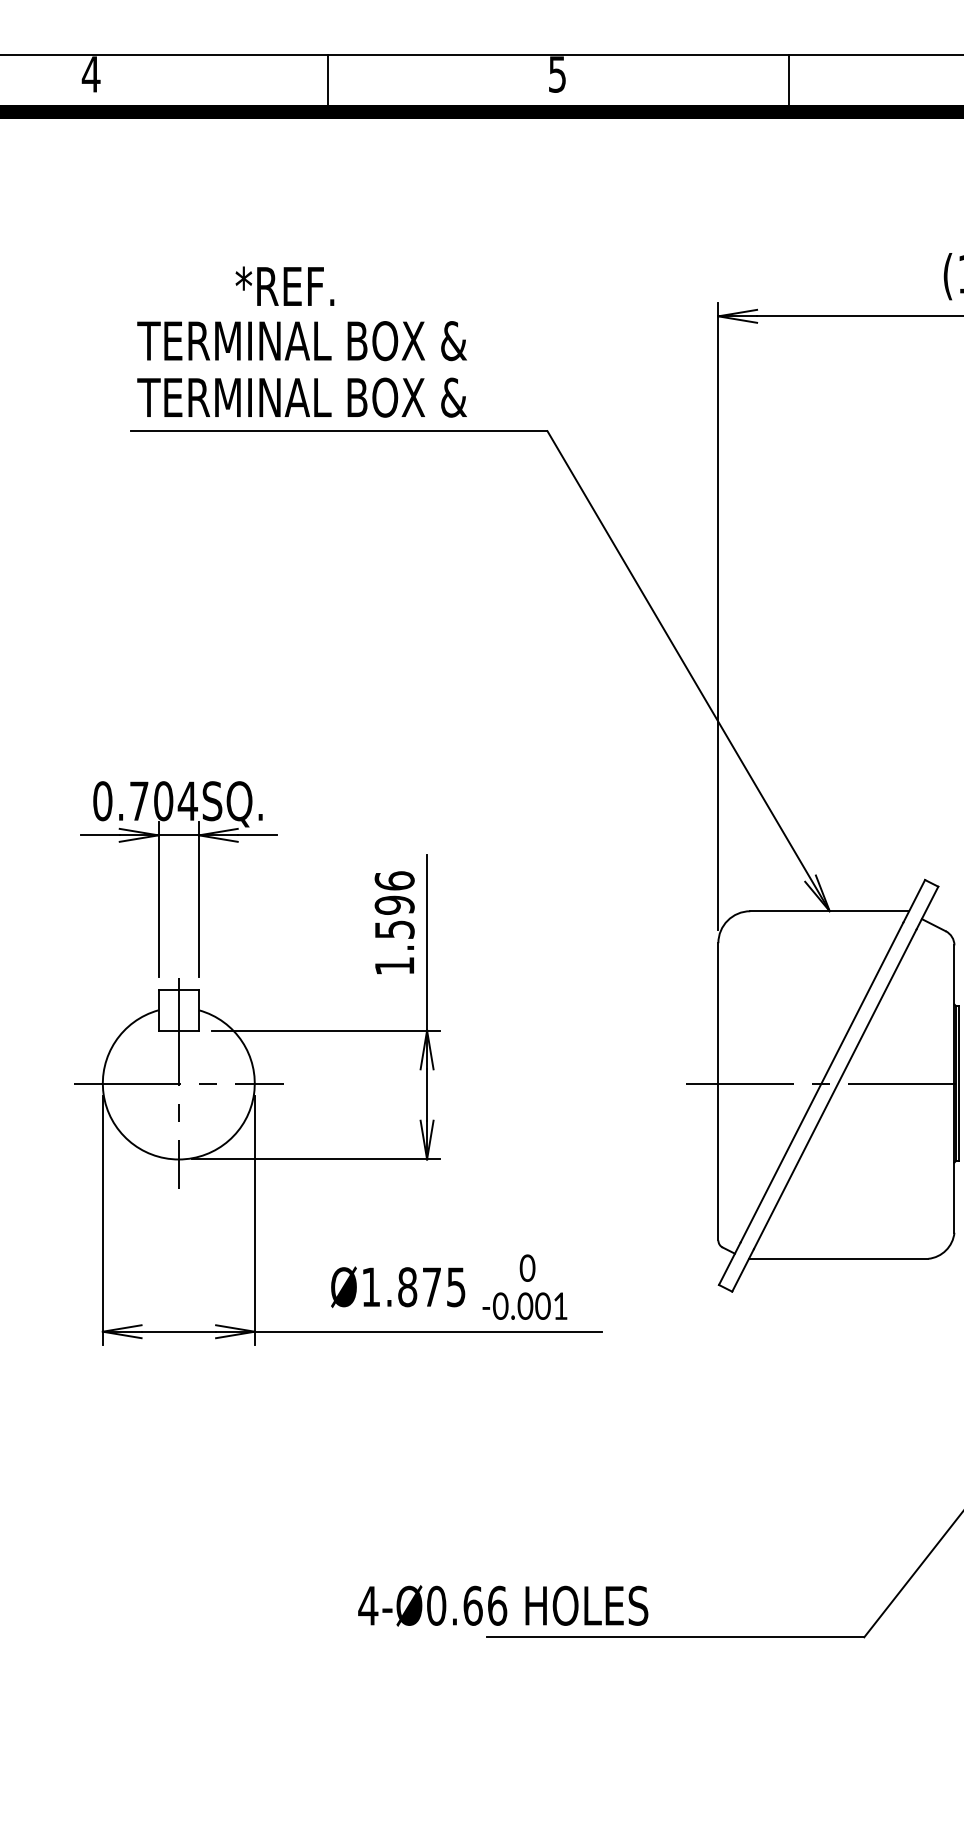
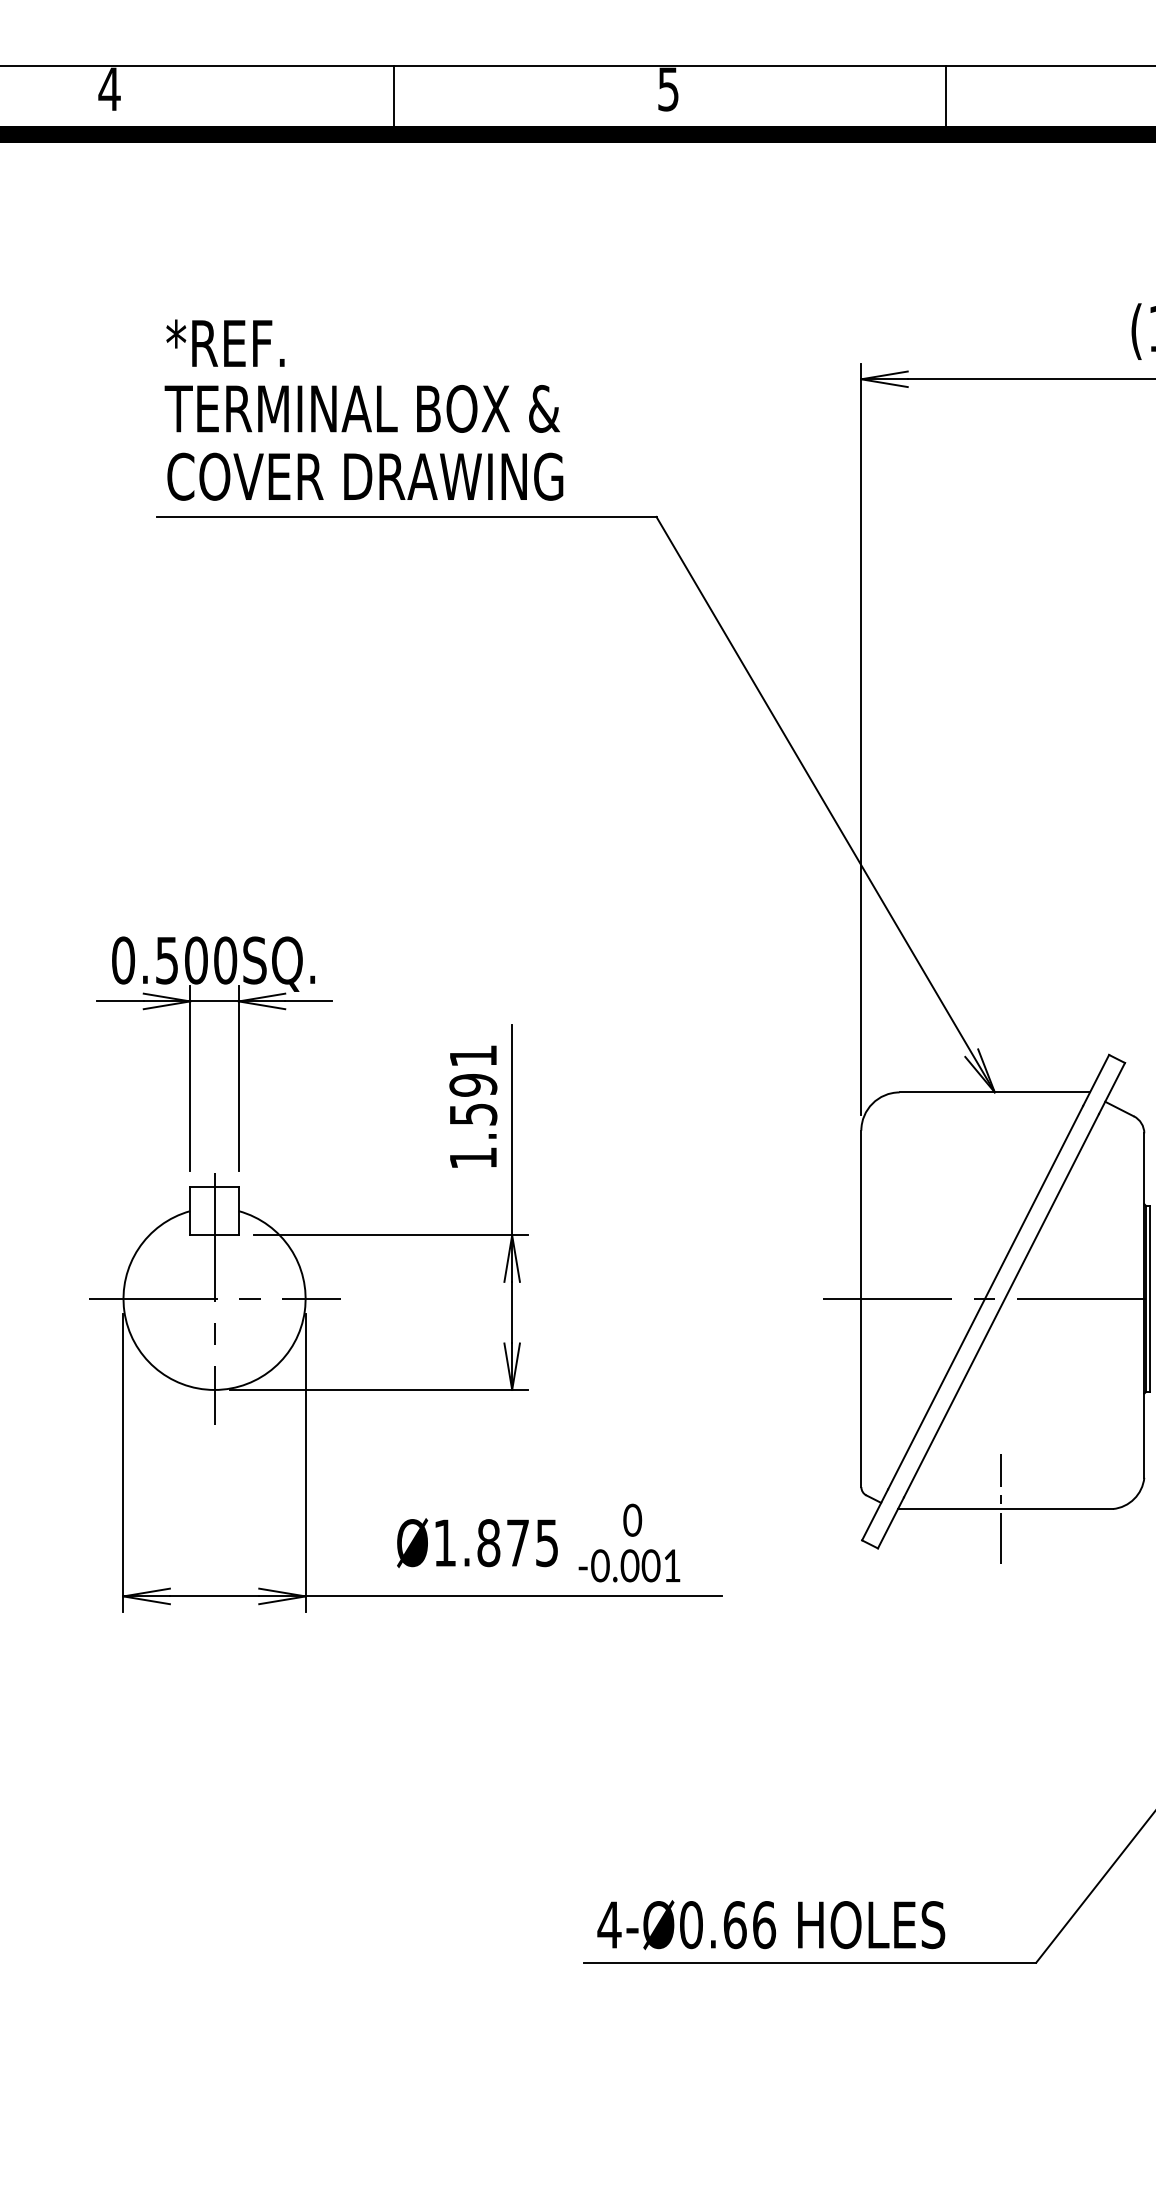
text: (284, 285) -> (224, 342), moved
text: (303, 397) -> (364, 476), TERMINAL BOX & -> COVER DRAWING
text: (163, 801) -> (196, 960), 0.704SQ. -> 0.500SQ.
text: (394, 880) -> (473, 1055), 1.596 -> 1.591
line: (834, 1258) -> (1000, 1508), added
text: (503, 1605) -> (771, 1924), moved

